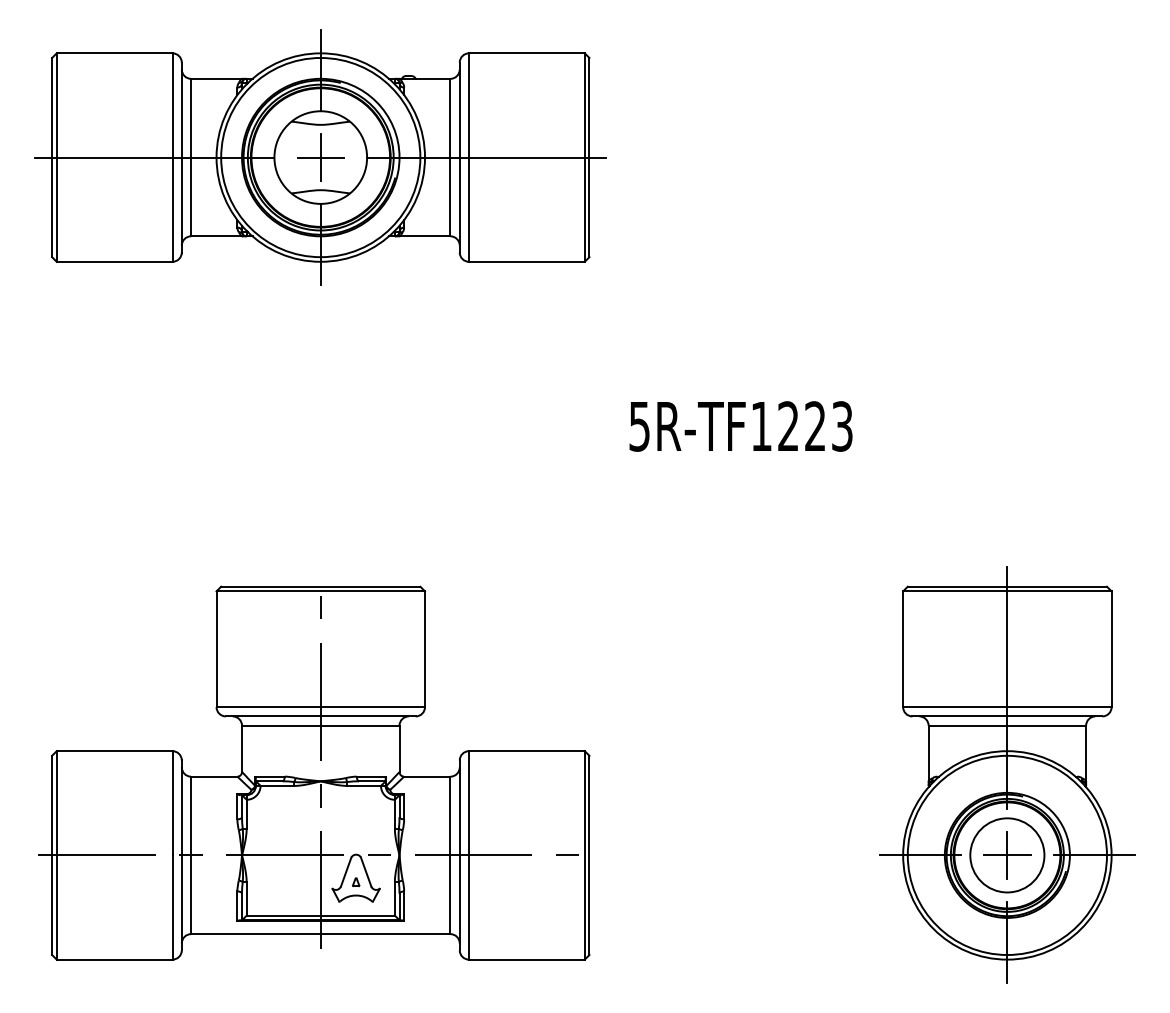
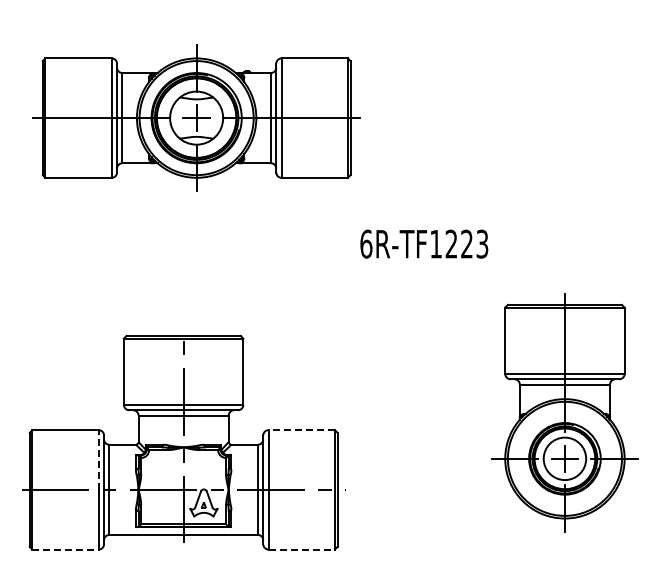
part: (320, 156) -> (196, 117), moved
text: (639, 425) -> (366, 243), 5R-TF1223 -> 6R-TF1223
line: (526, 751) -> (301, 430), solid -> dashed
part: (1006, 774) -> (564, 412), moved
line: (172, 804) -> (98, 460), solid -> dashed
line: (116, 959) -> (66, 549), solid -> dashed
line: (528, 959) -> (302, 549), solid -> dashed

